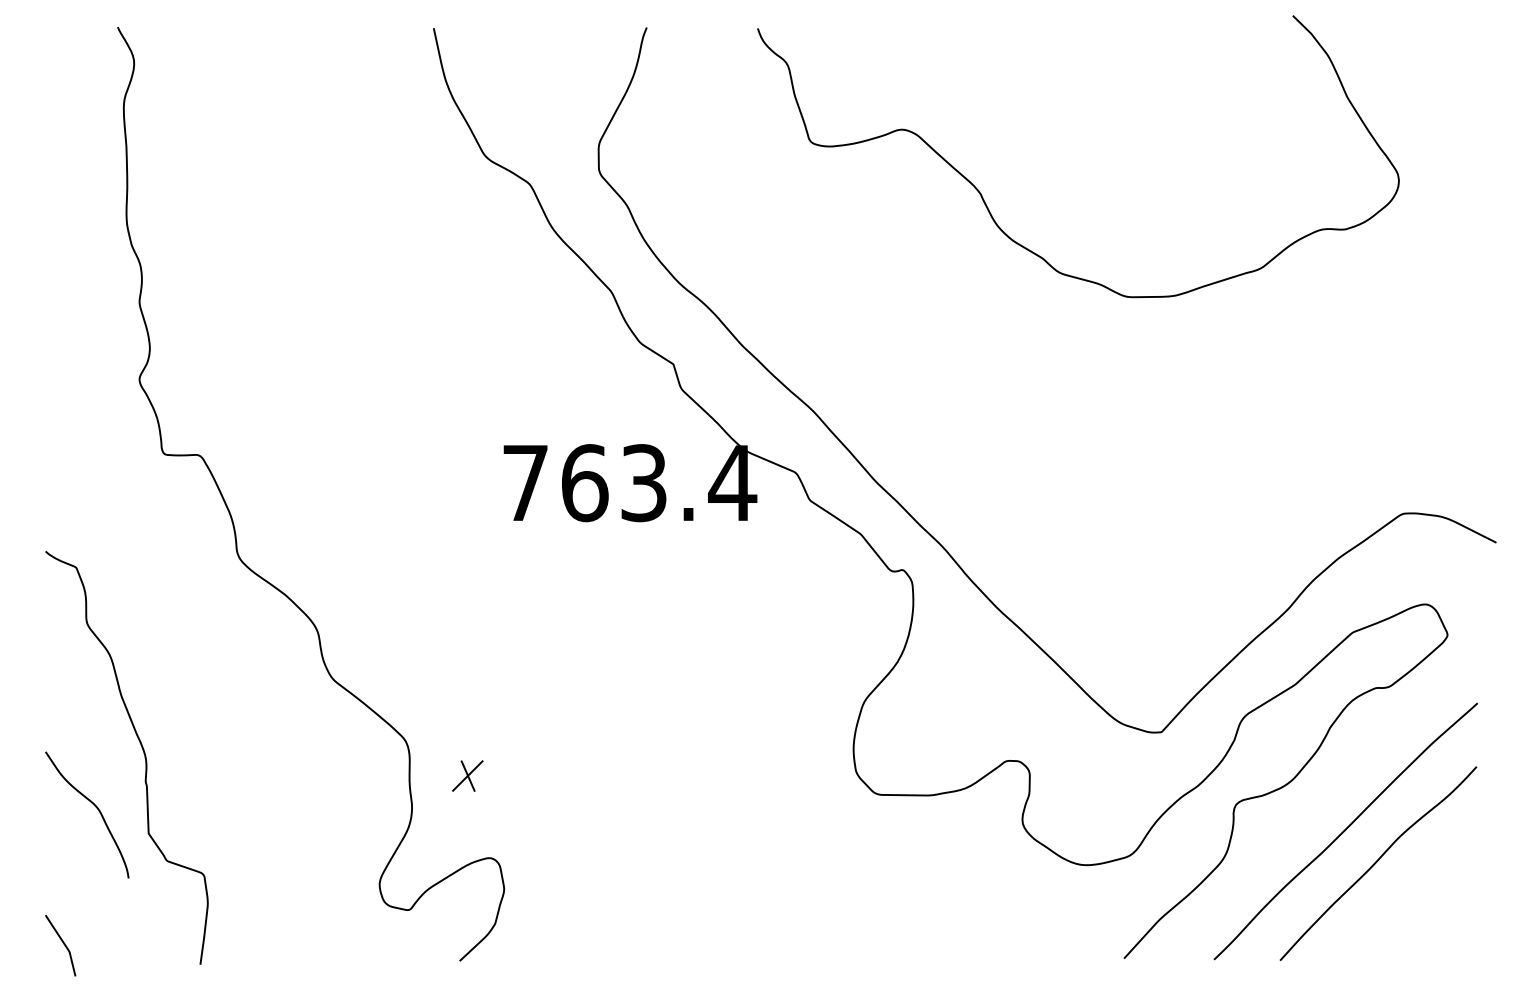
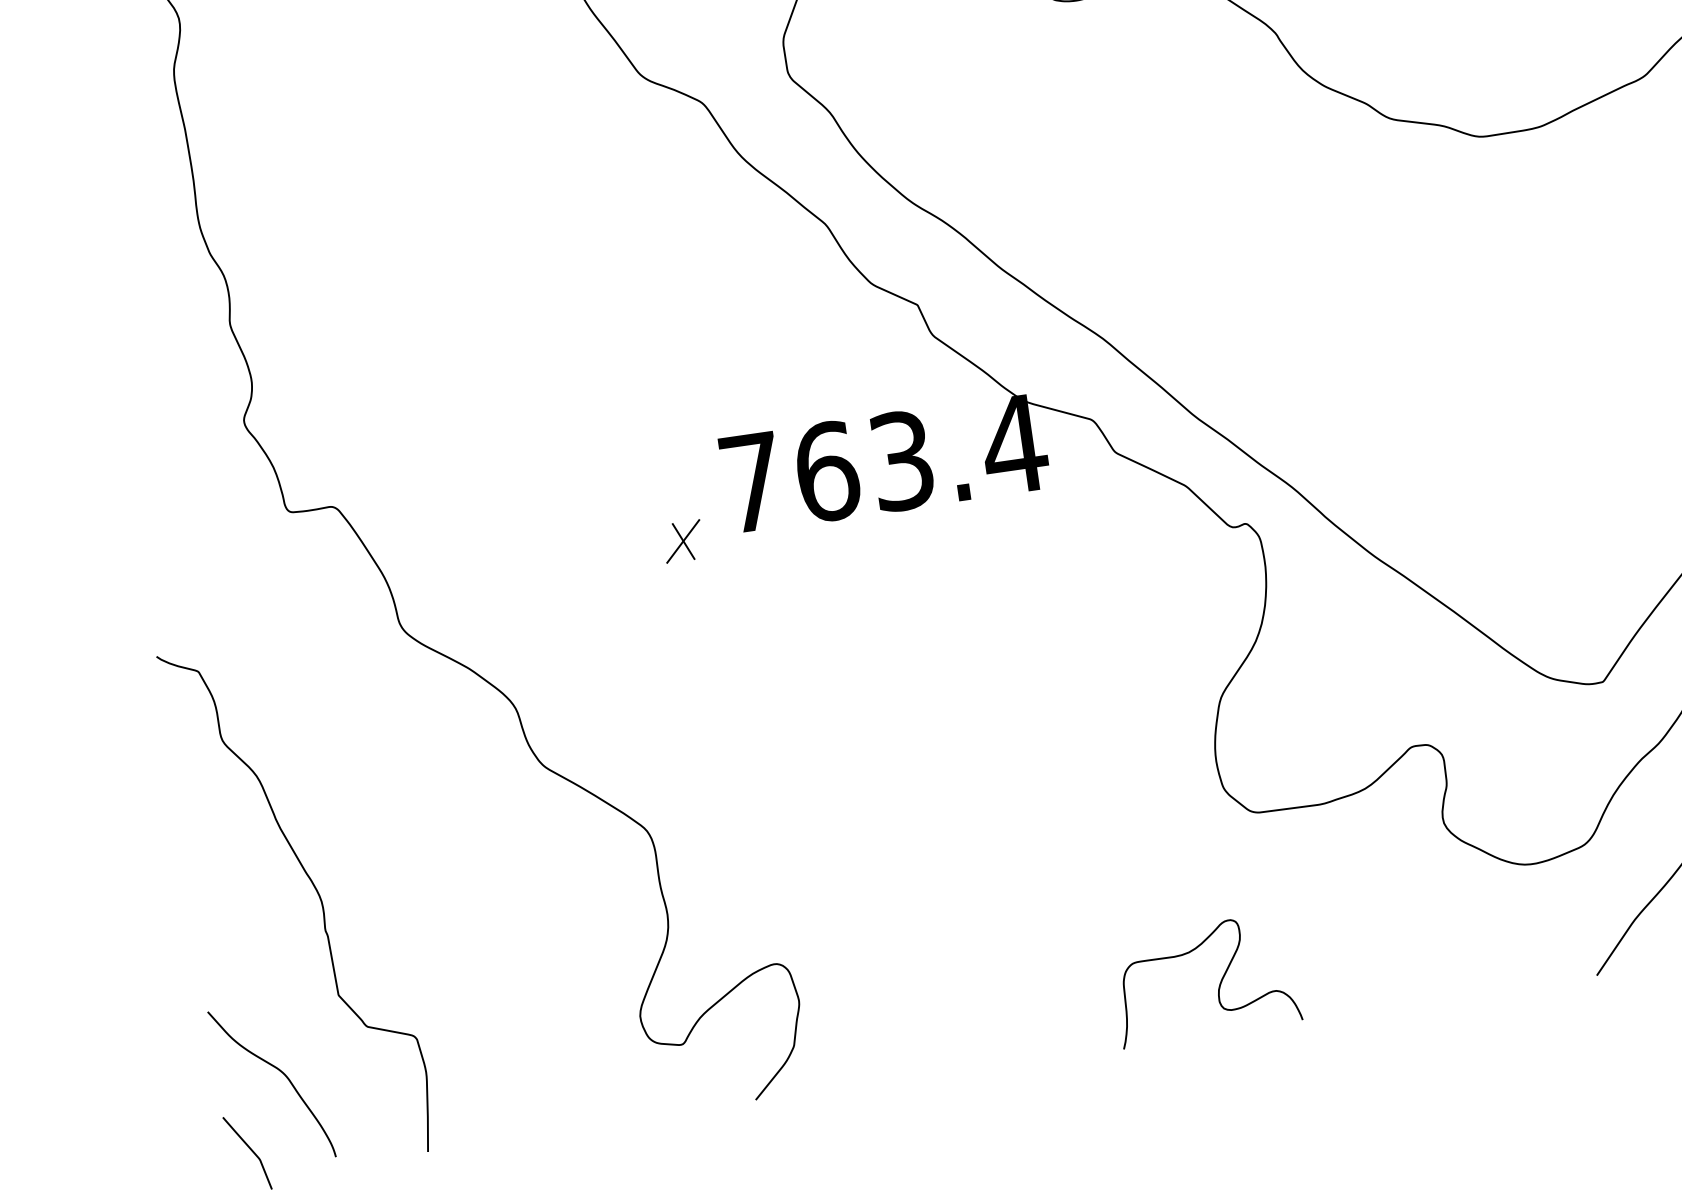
part: (467, 775) -> (682, 540), moved
curve: (94, 806) -> (279, 1072), moved
curve: (830, 923) -> (1218, 984), added

